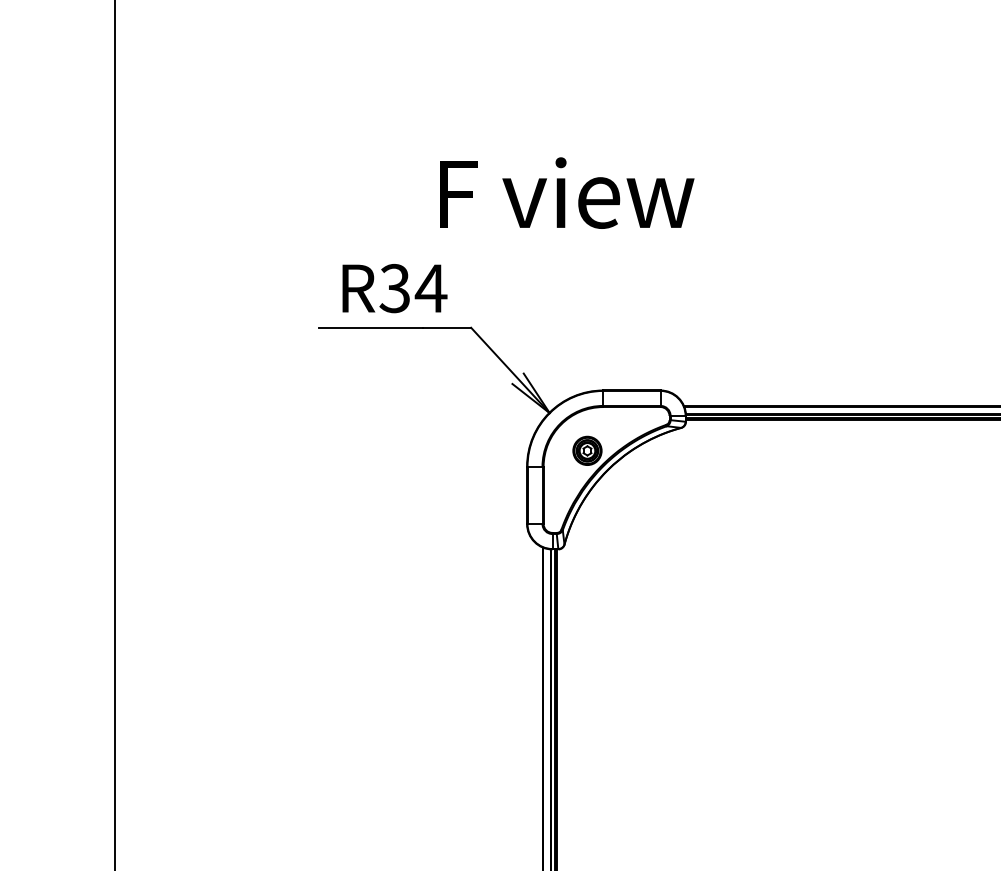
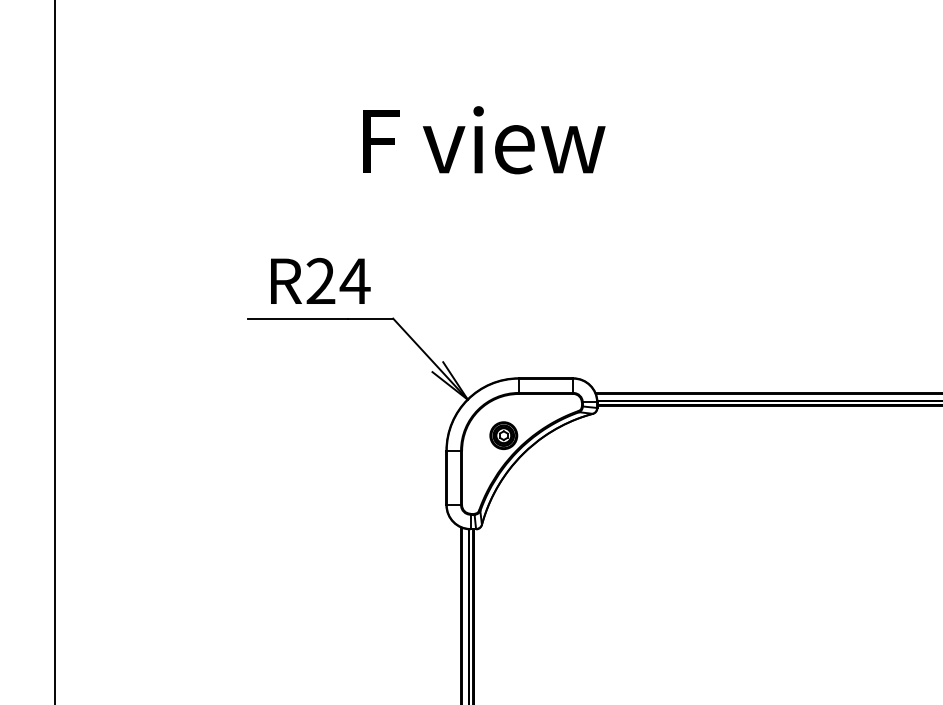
text: (567, 192) -> (484, 139), moved
text: (394, 288) -> (320, 281), R34 -> R24

